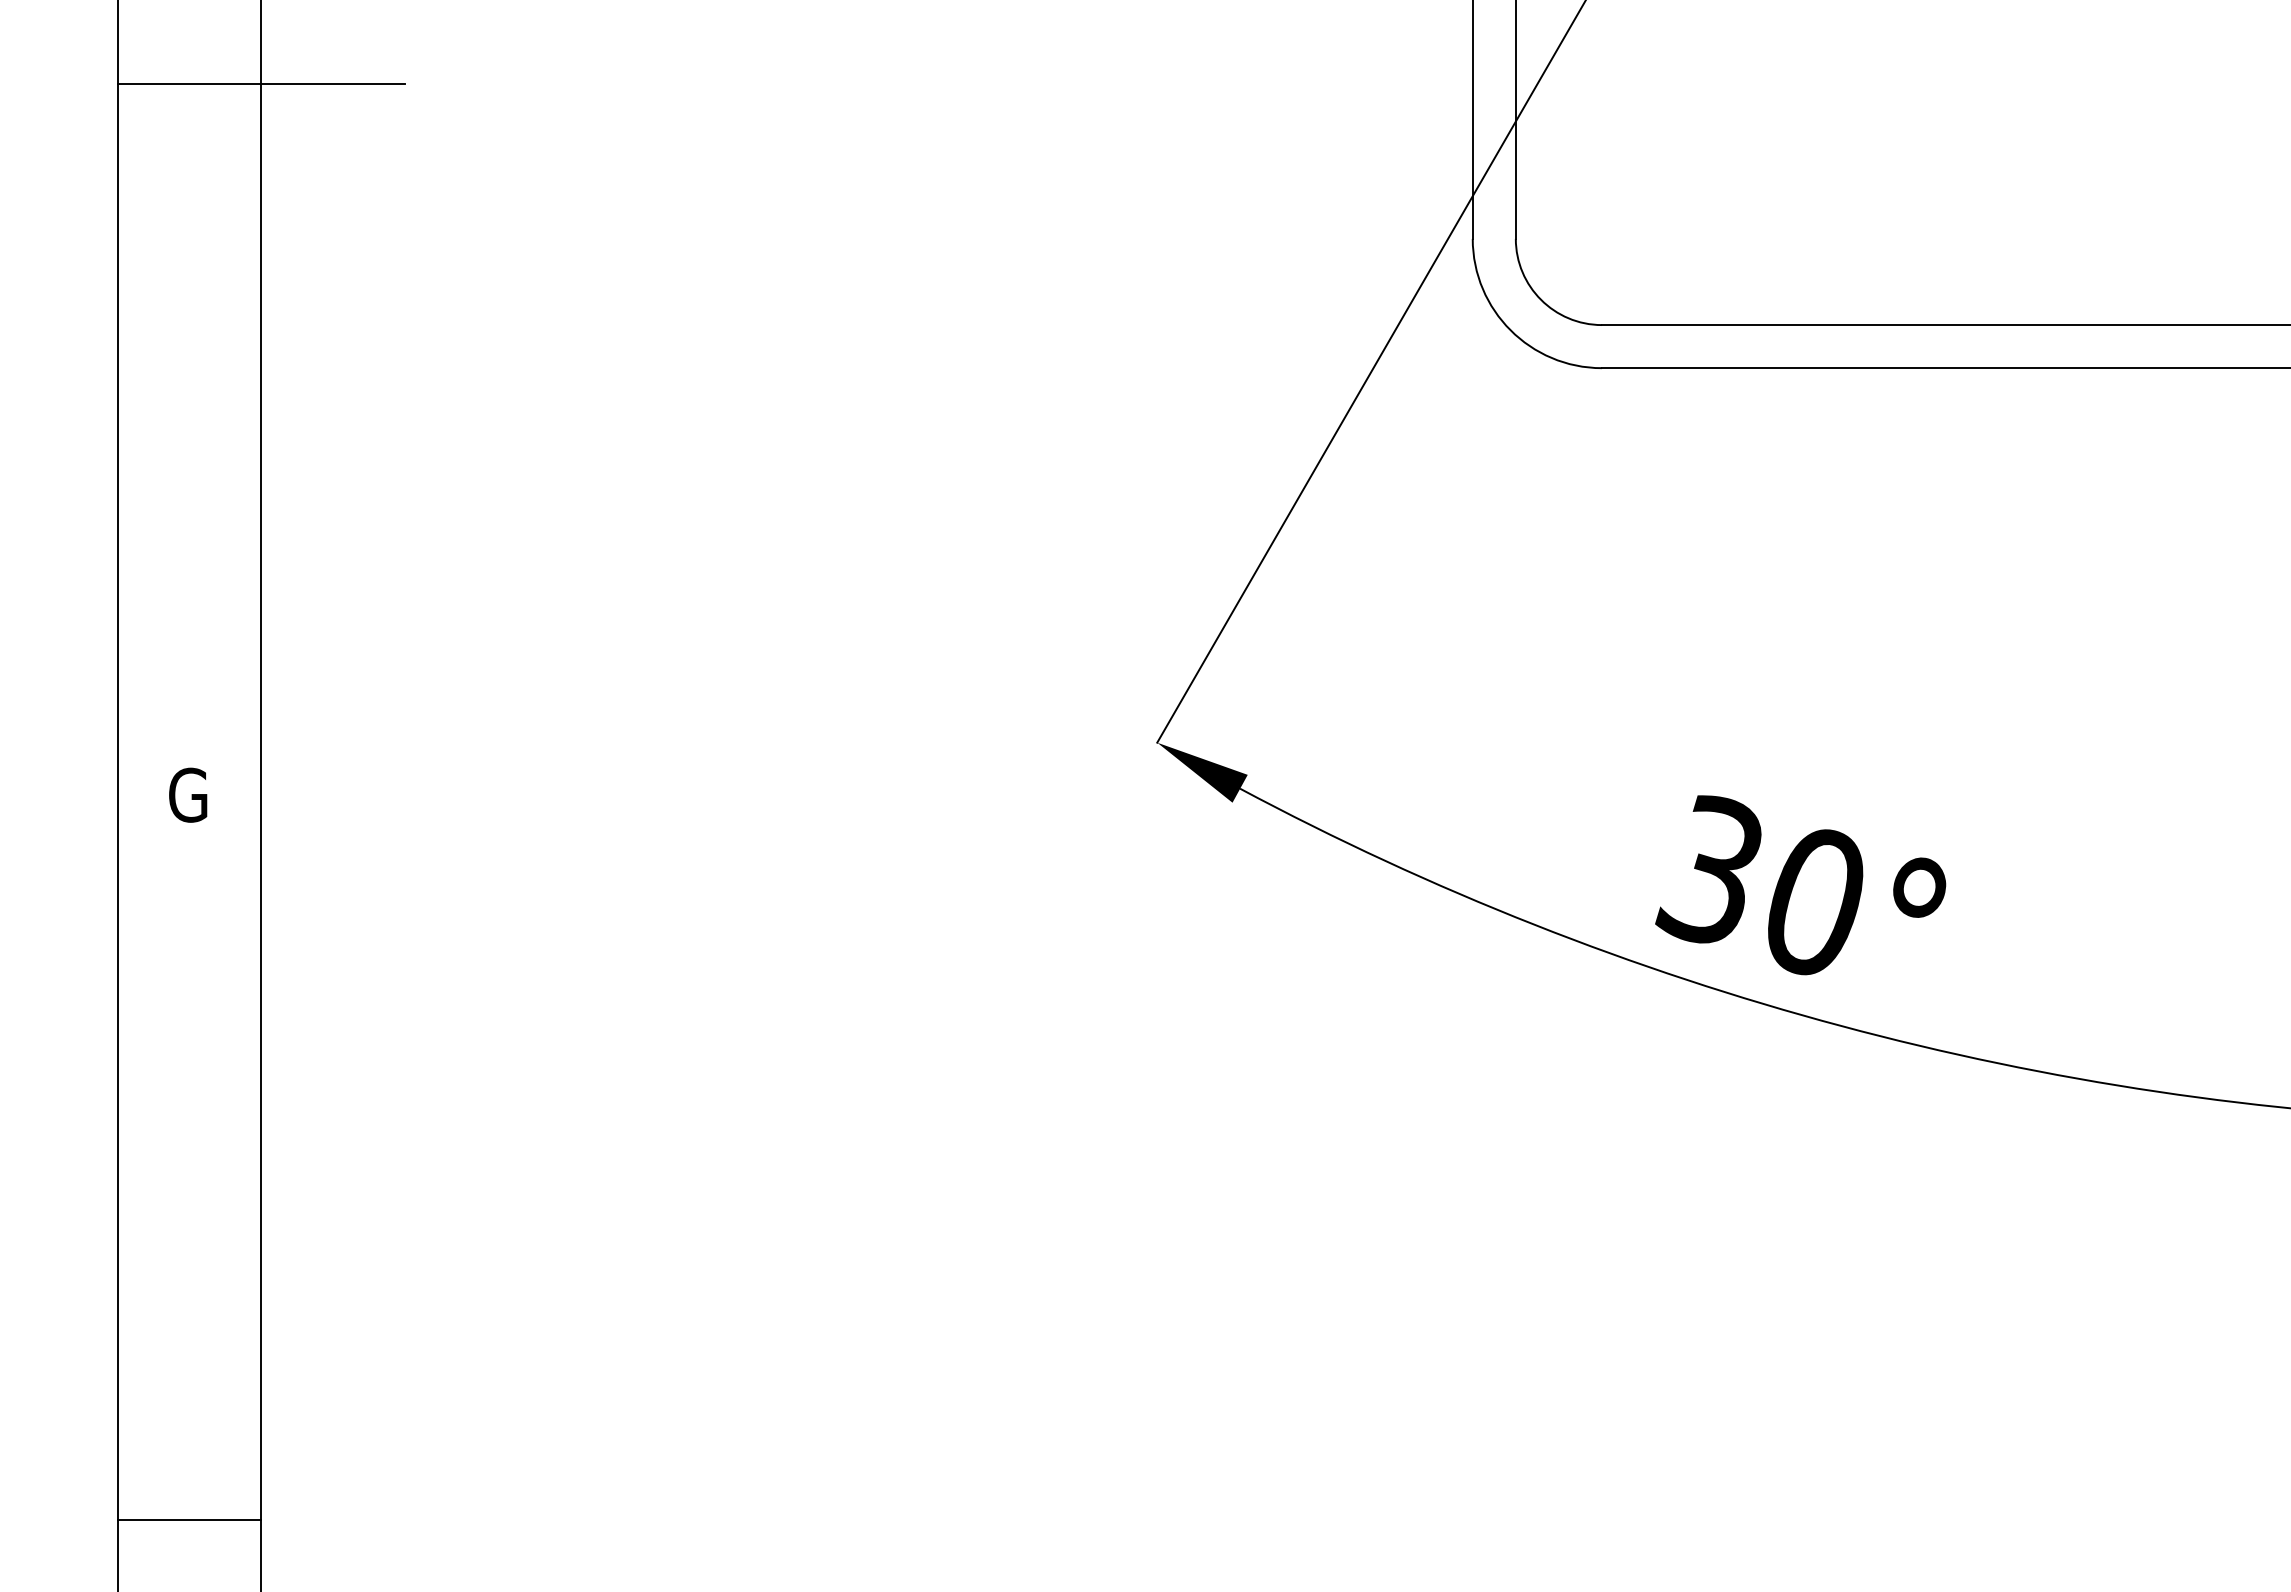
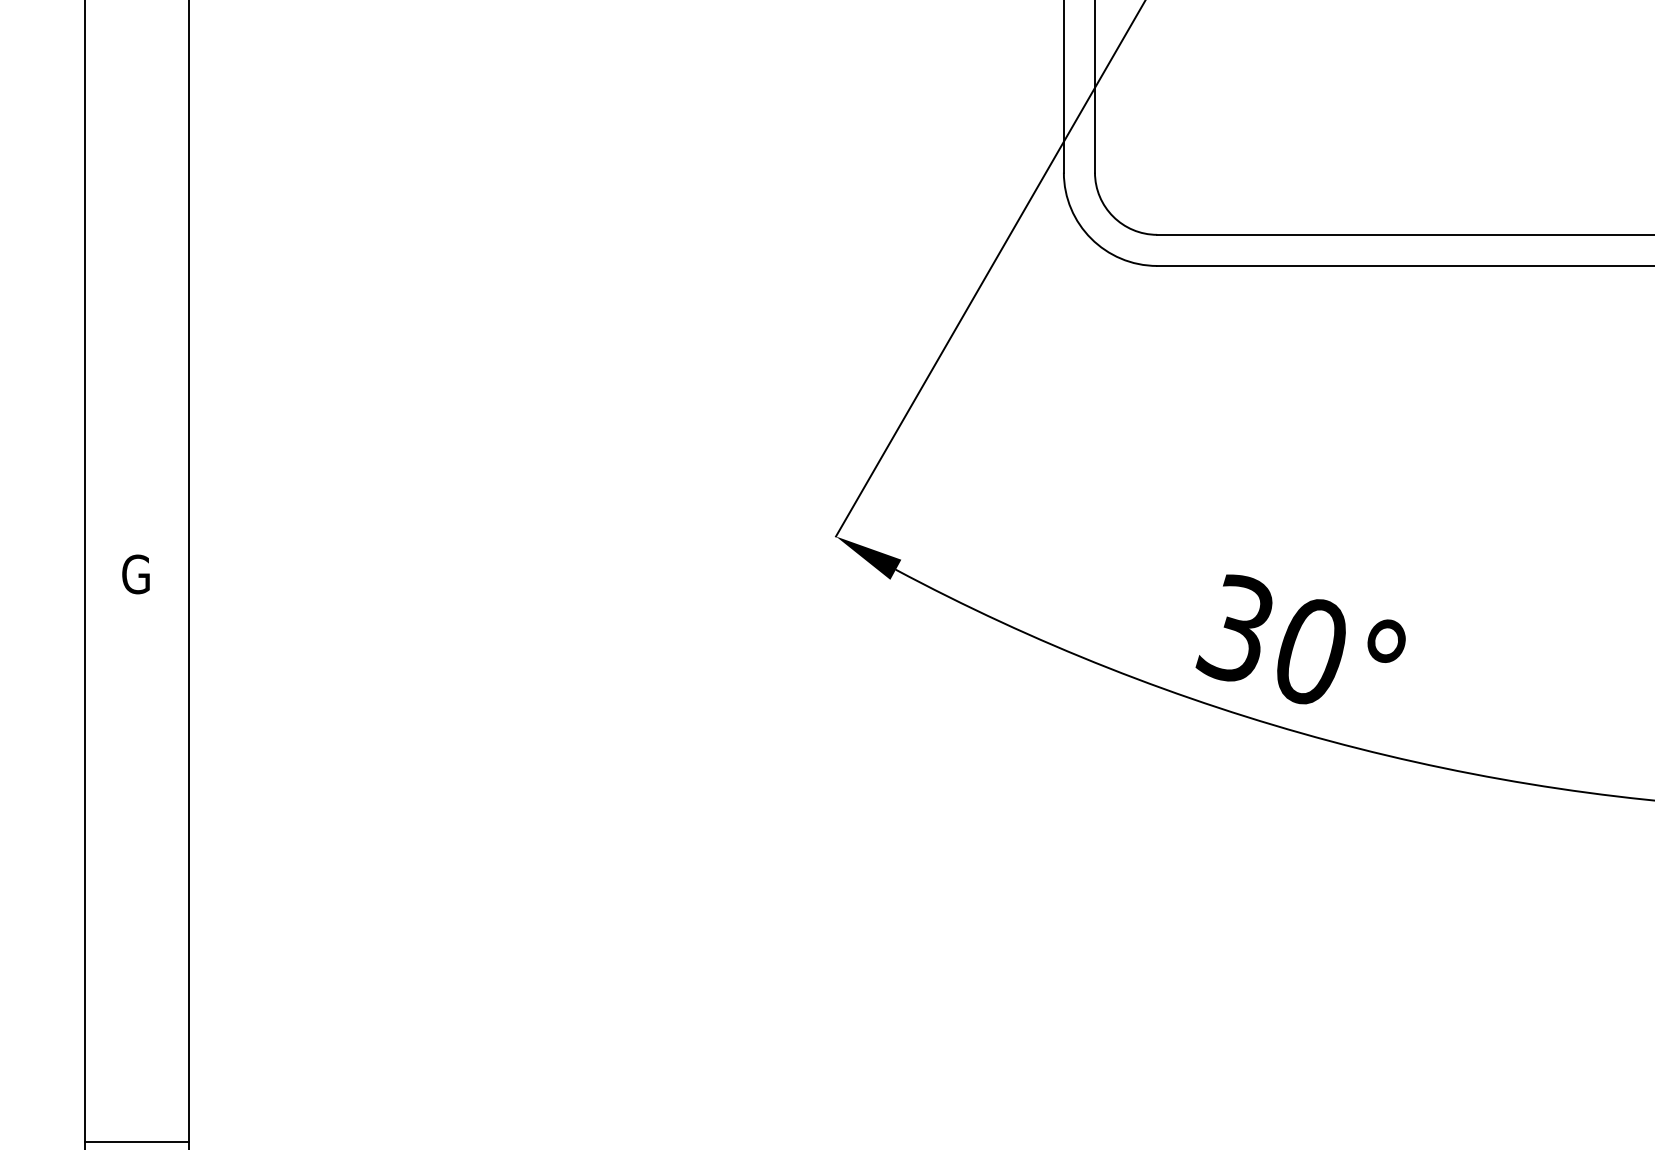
line: (261, 83) -> (188, 60), removed
line: (189, 1519) -> (136, 1141), moved

